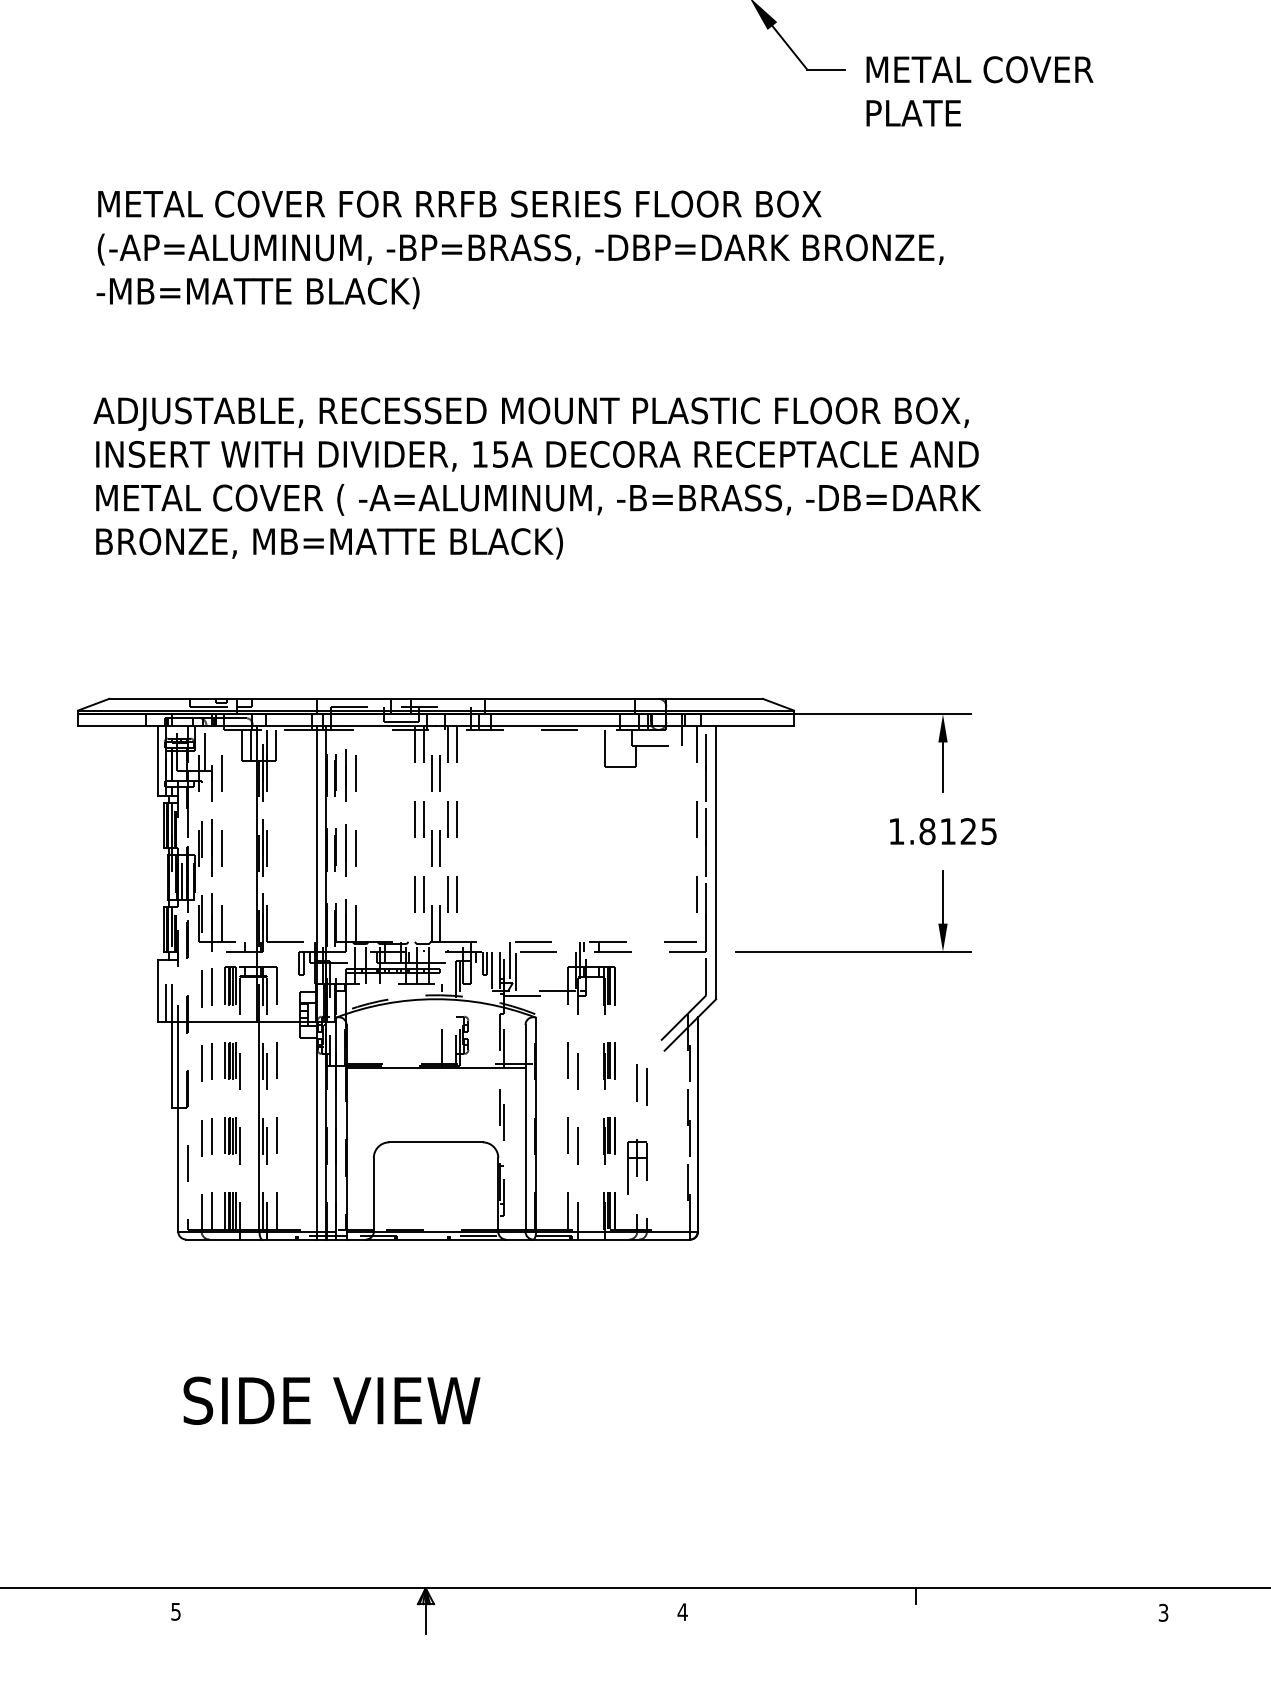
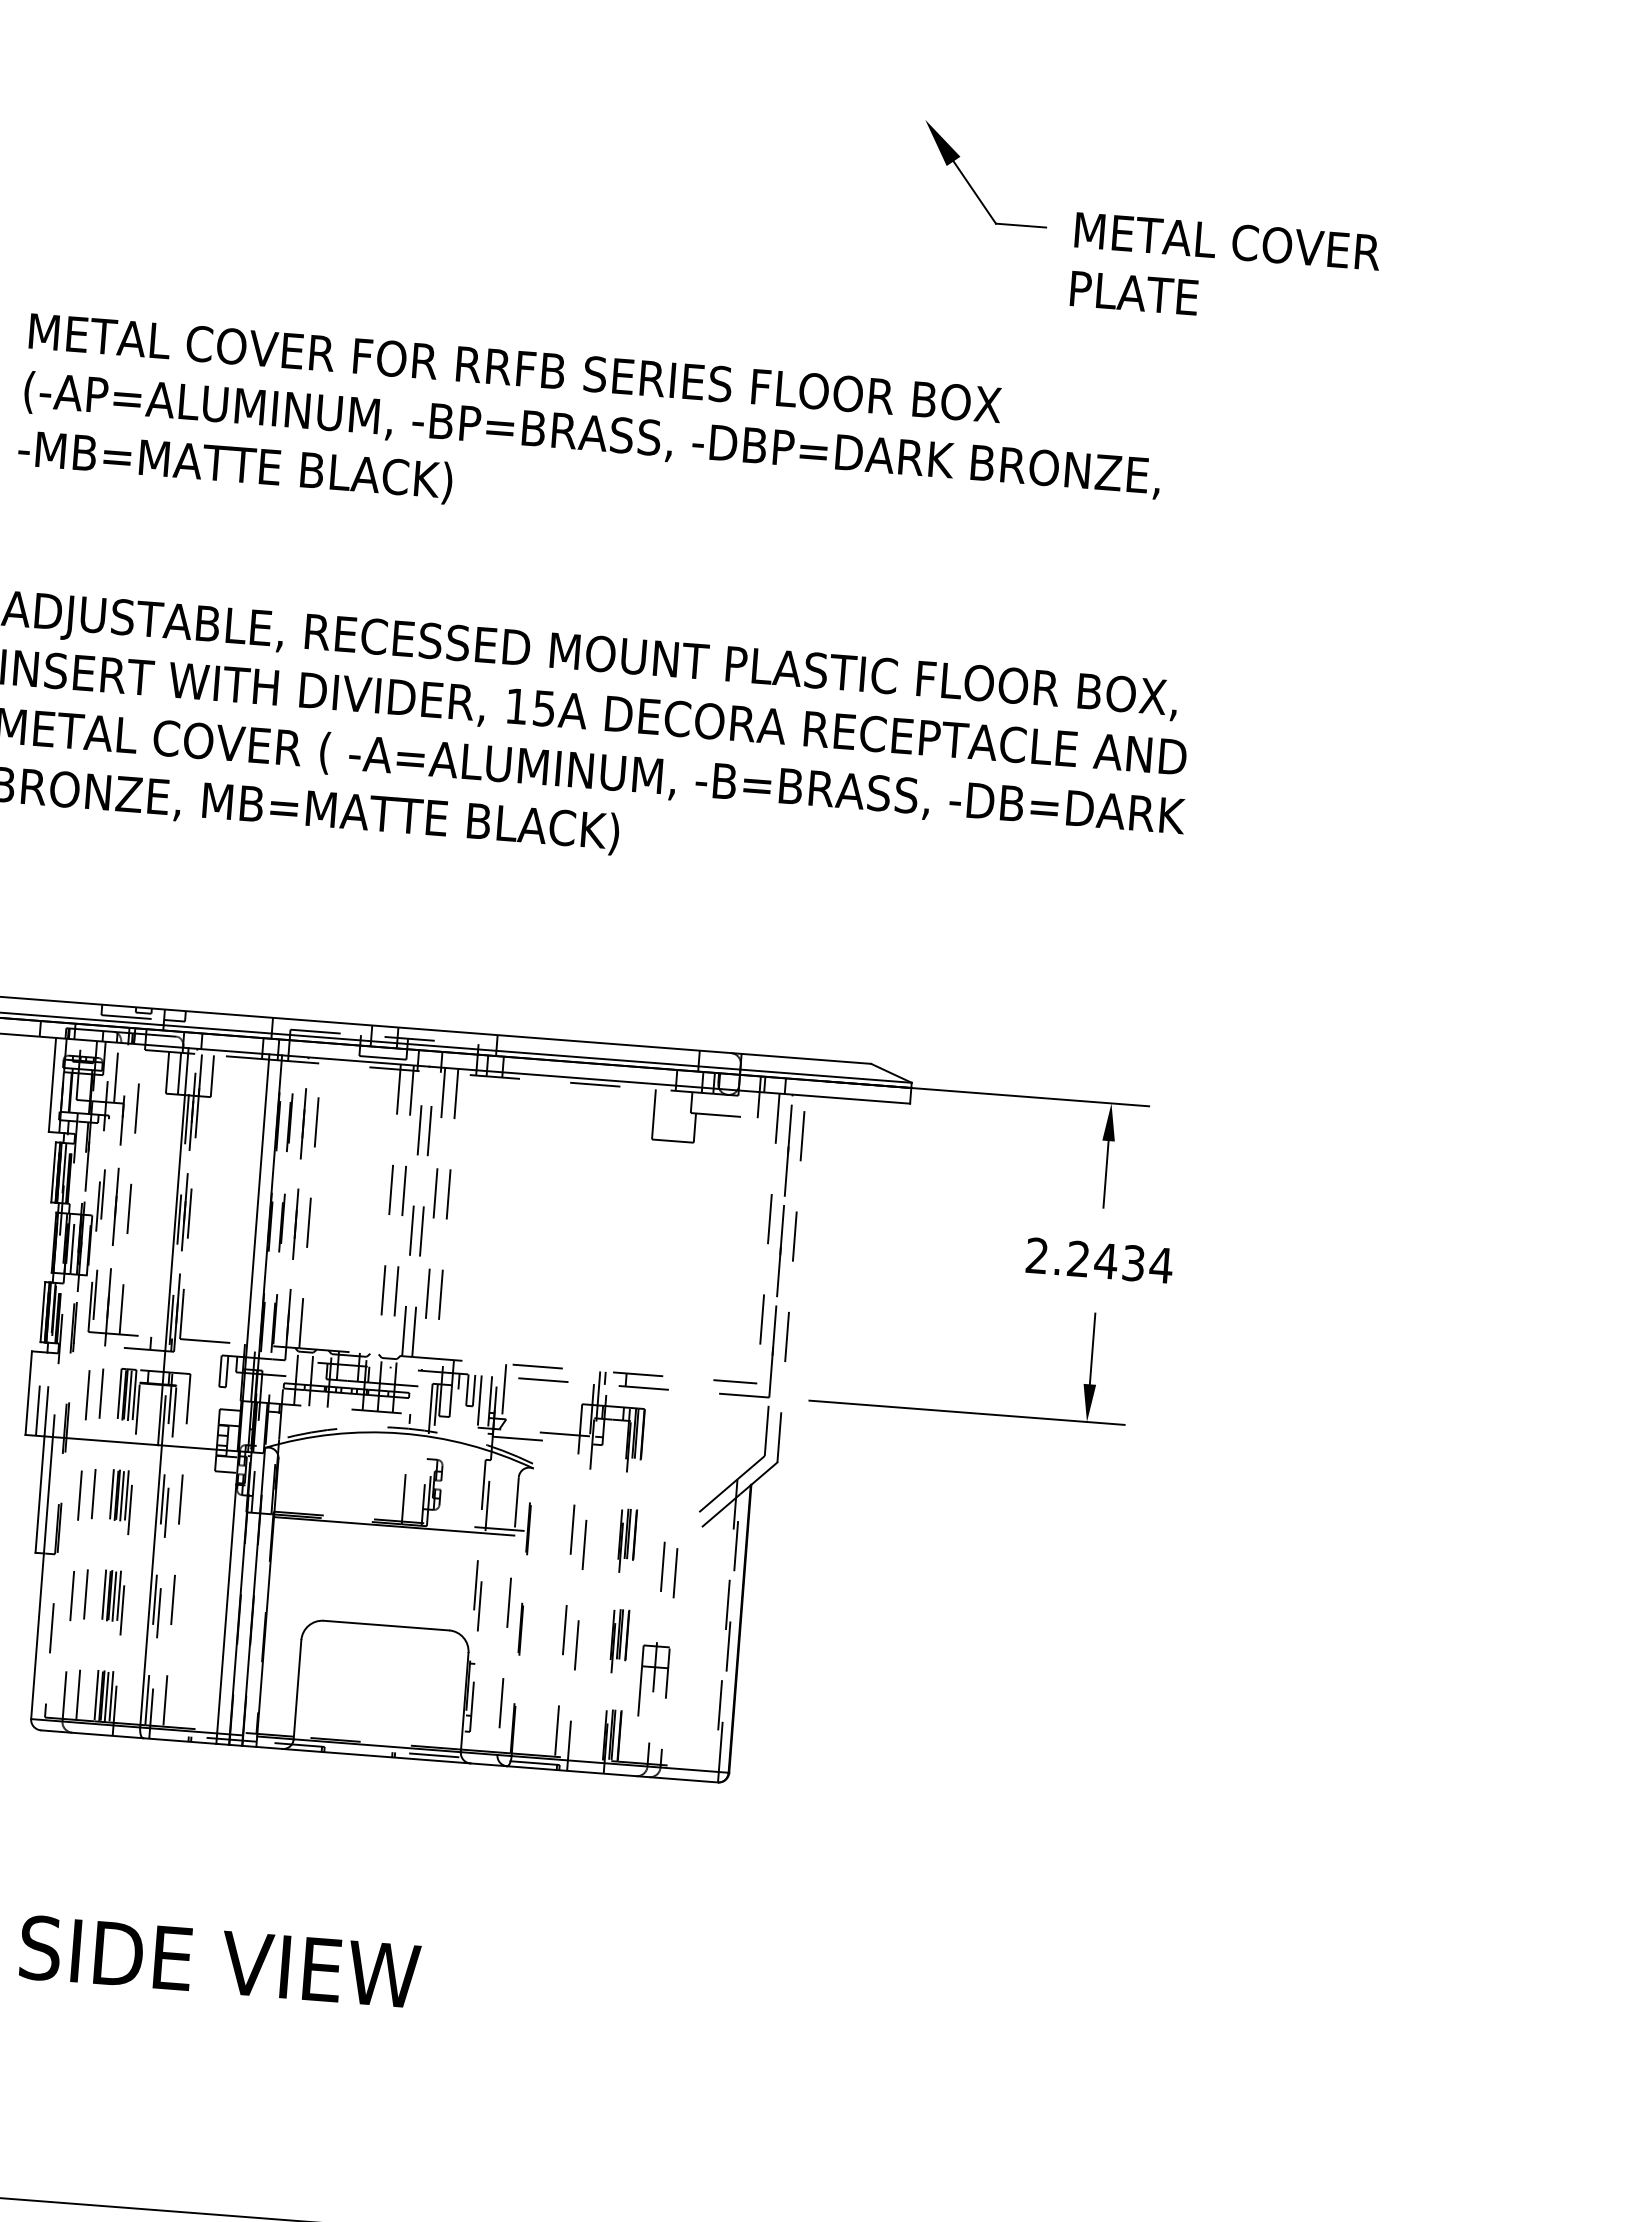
text: (942, 831) -> (1098, 1260), 1.8125 -> 2.2434
line: (716, 862) -> (792, 1278), solid -> dashed
line: (515, 970) -> (510, 1403), removed
line: (536, 1124) -> (523, 1612), solid -> dashed
line: (525, 1128) -> (508, 1616), solid -> dashed

